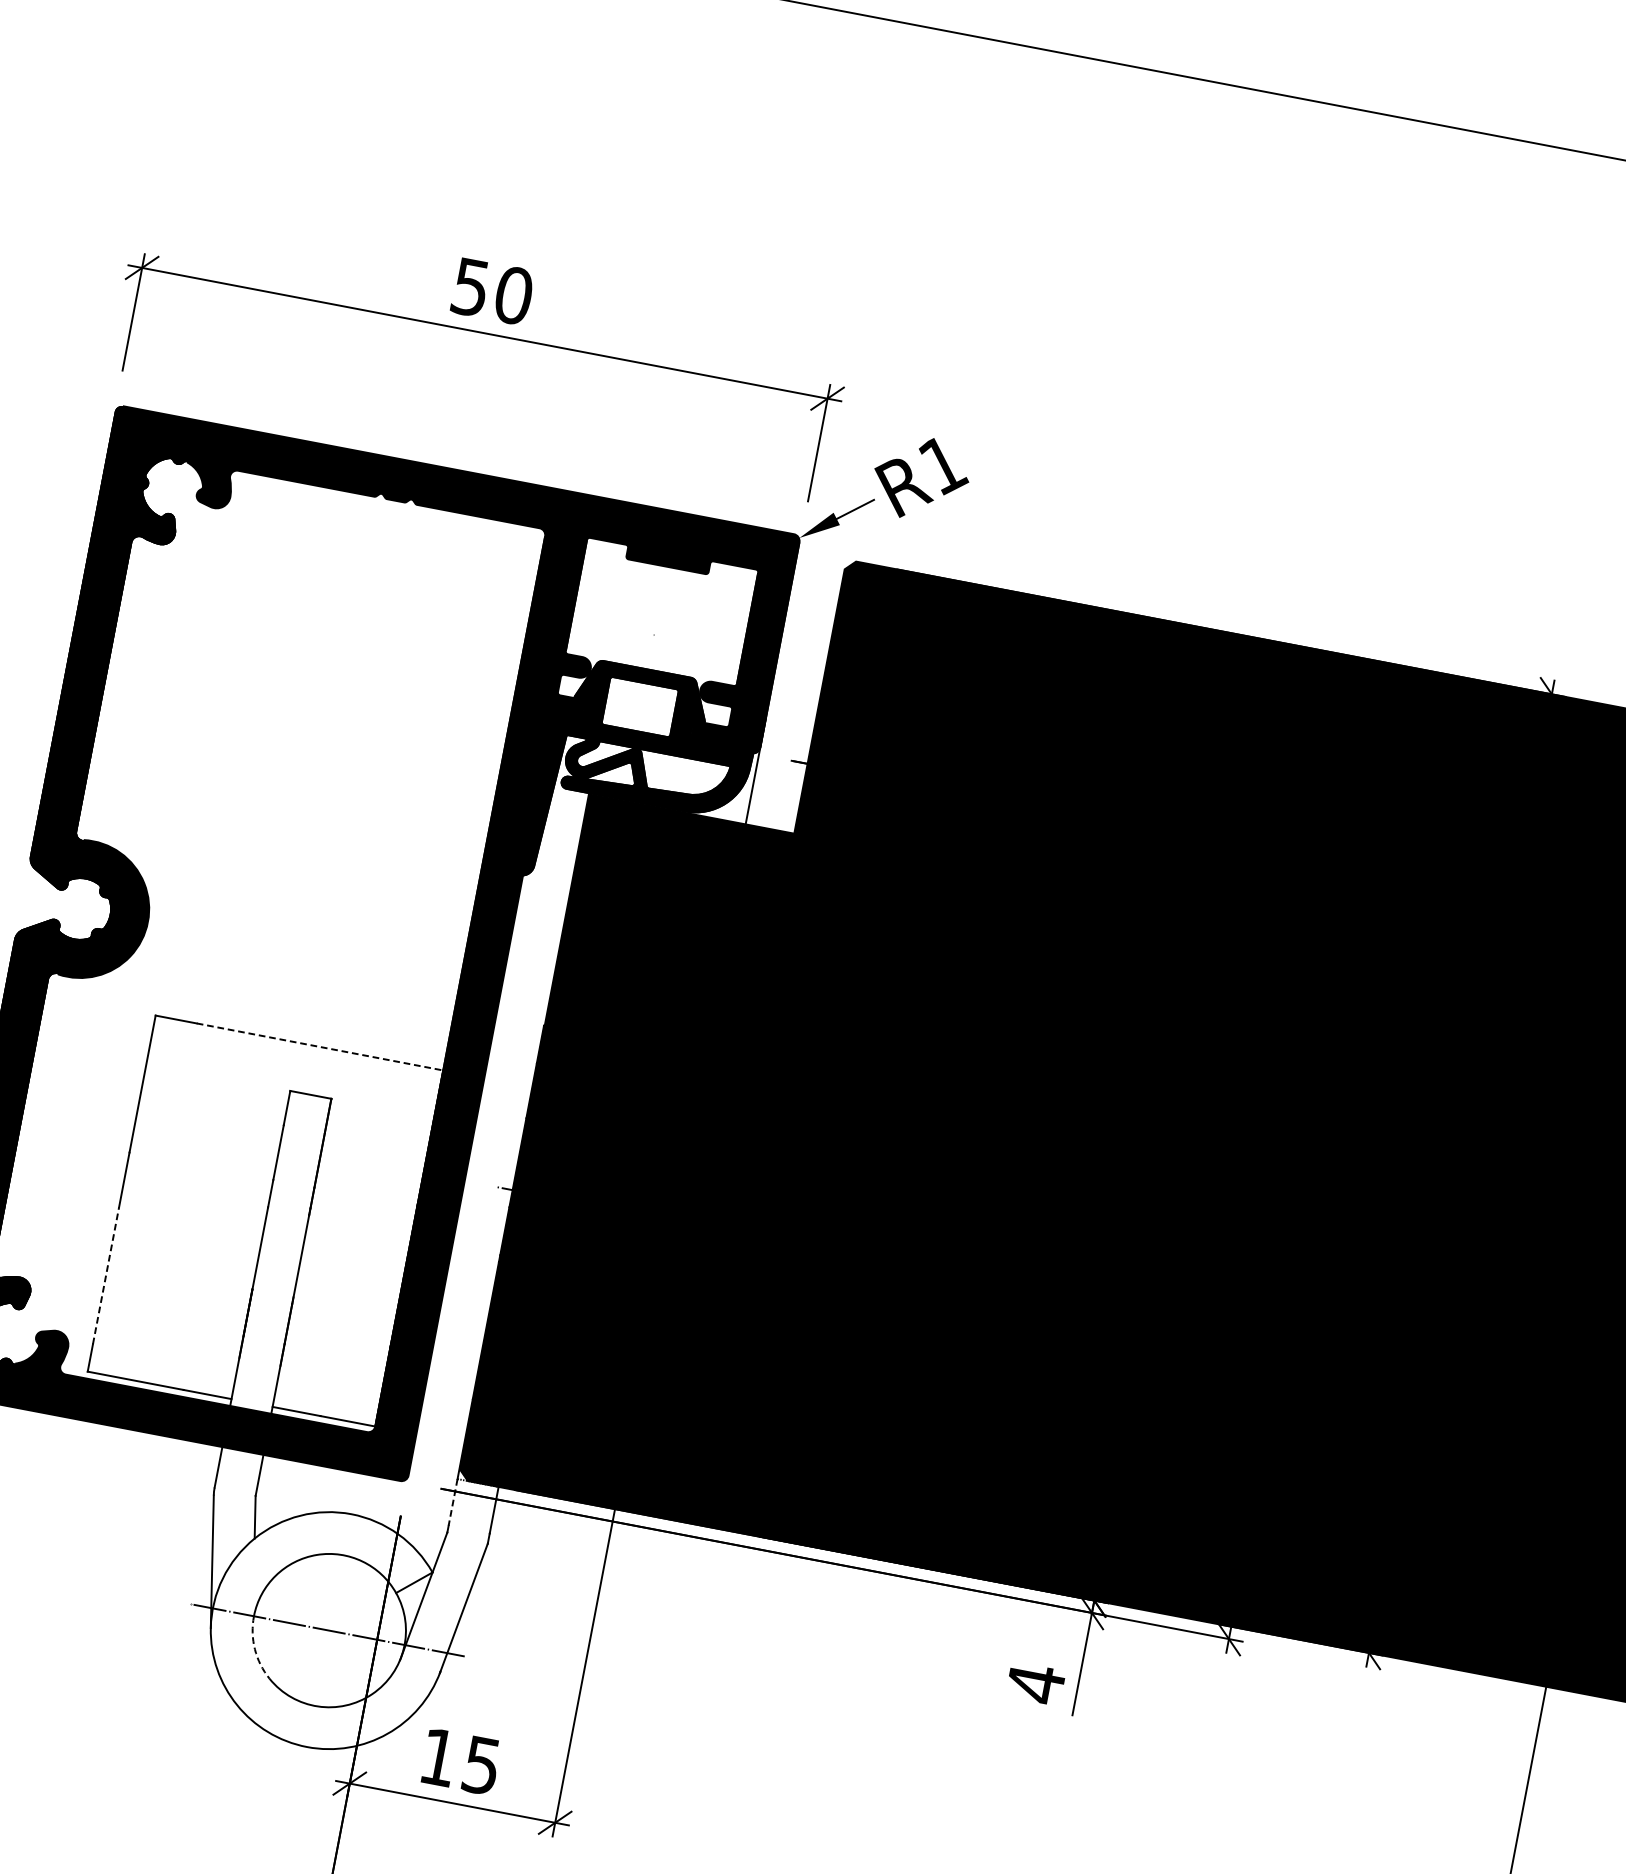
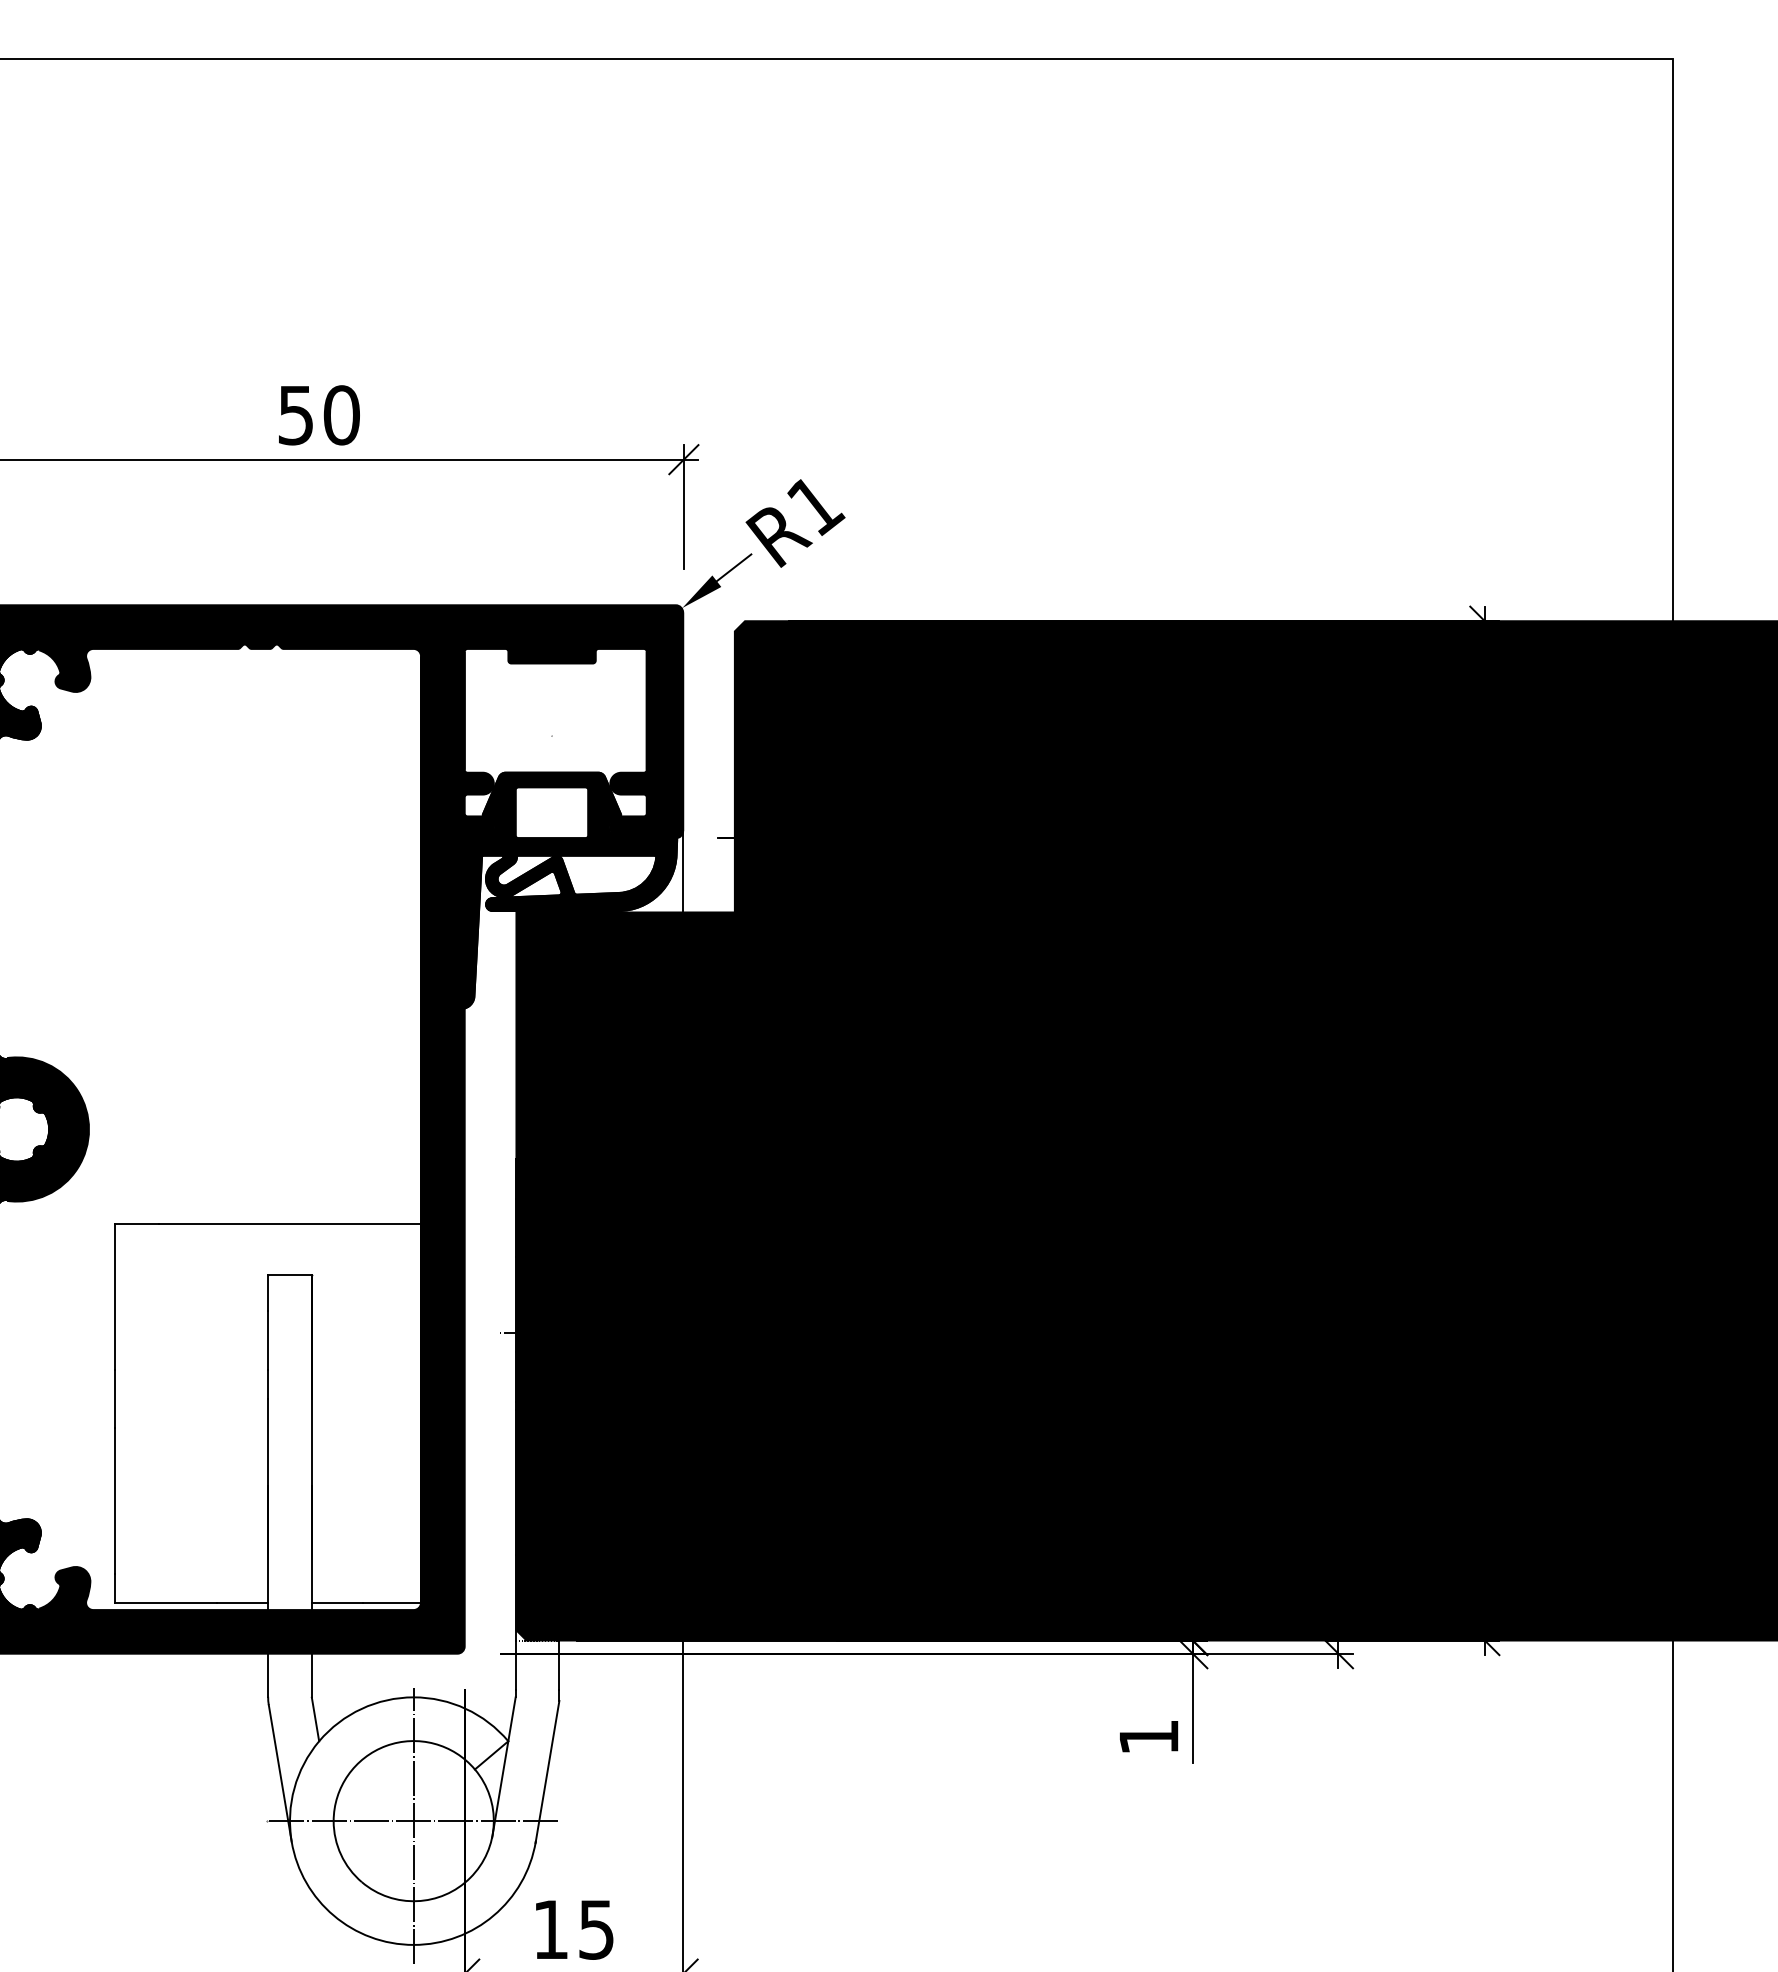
line: (320, 1047) -> (290, 1224), dashed -> solid
line: (106, 1275) -> (115, 1500), dashed -> solid
line: (452, 1502) -> (515, 1665), dashed -> solid
line: (328, 1634) -> (413, 1825), added
arc: (255, 1649) -> (341, 1854), dashed -> solid
text: (1035, 1683) -> (1148, 1737), 4 -> 1

